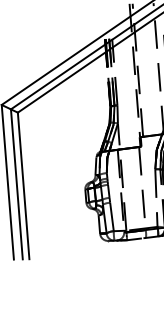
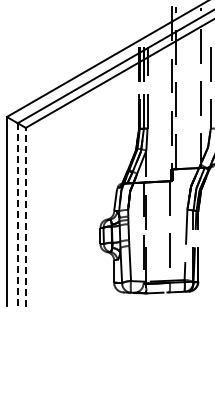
line: (16, 184) -> (17, 214), solid -> dashed
line: (23, 185) -> (25, 217), solid -> dashed

